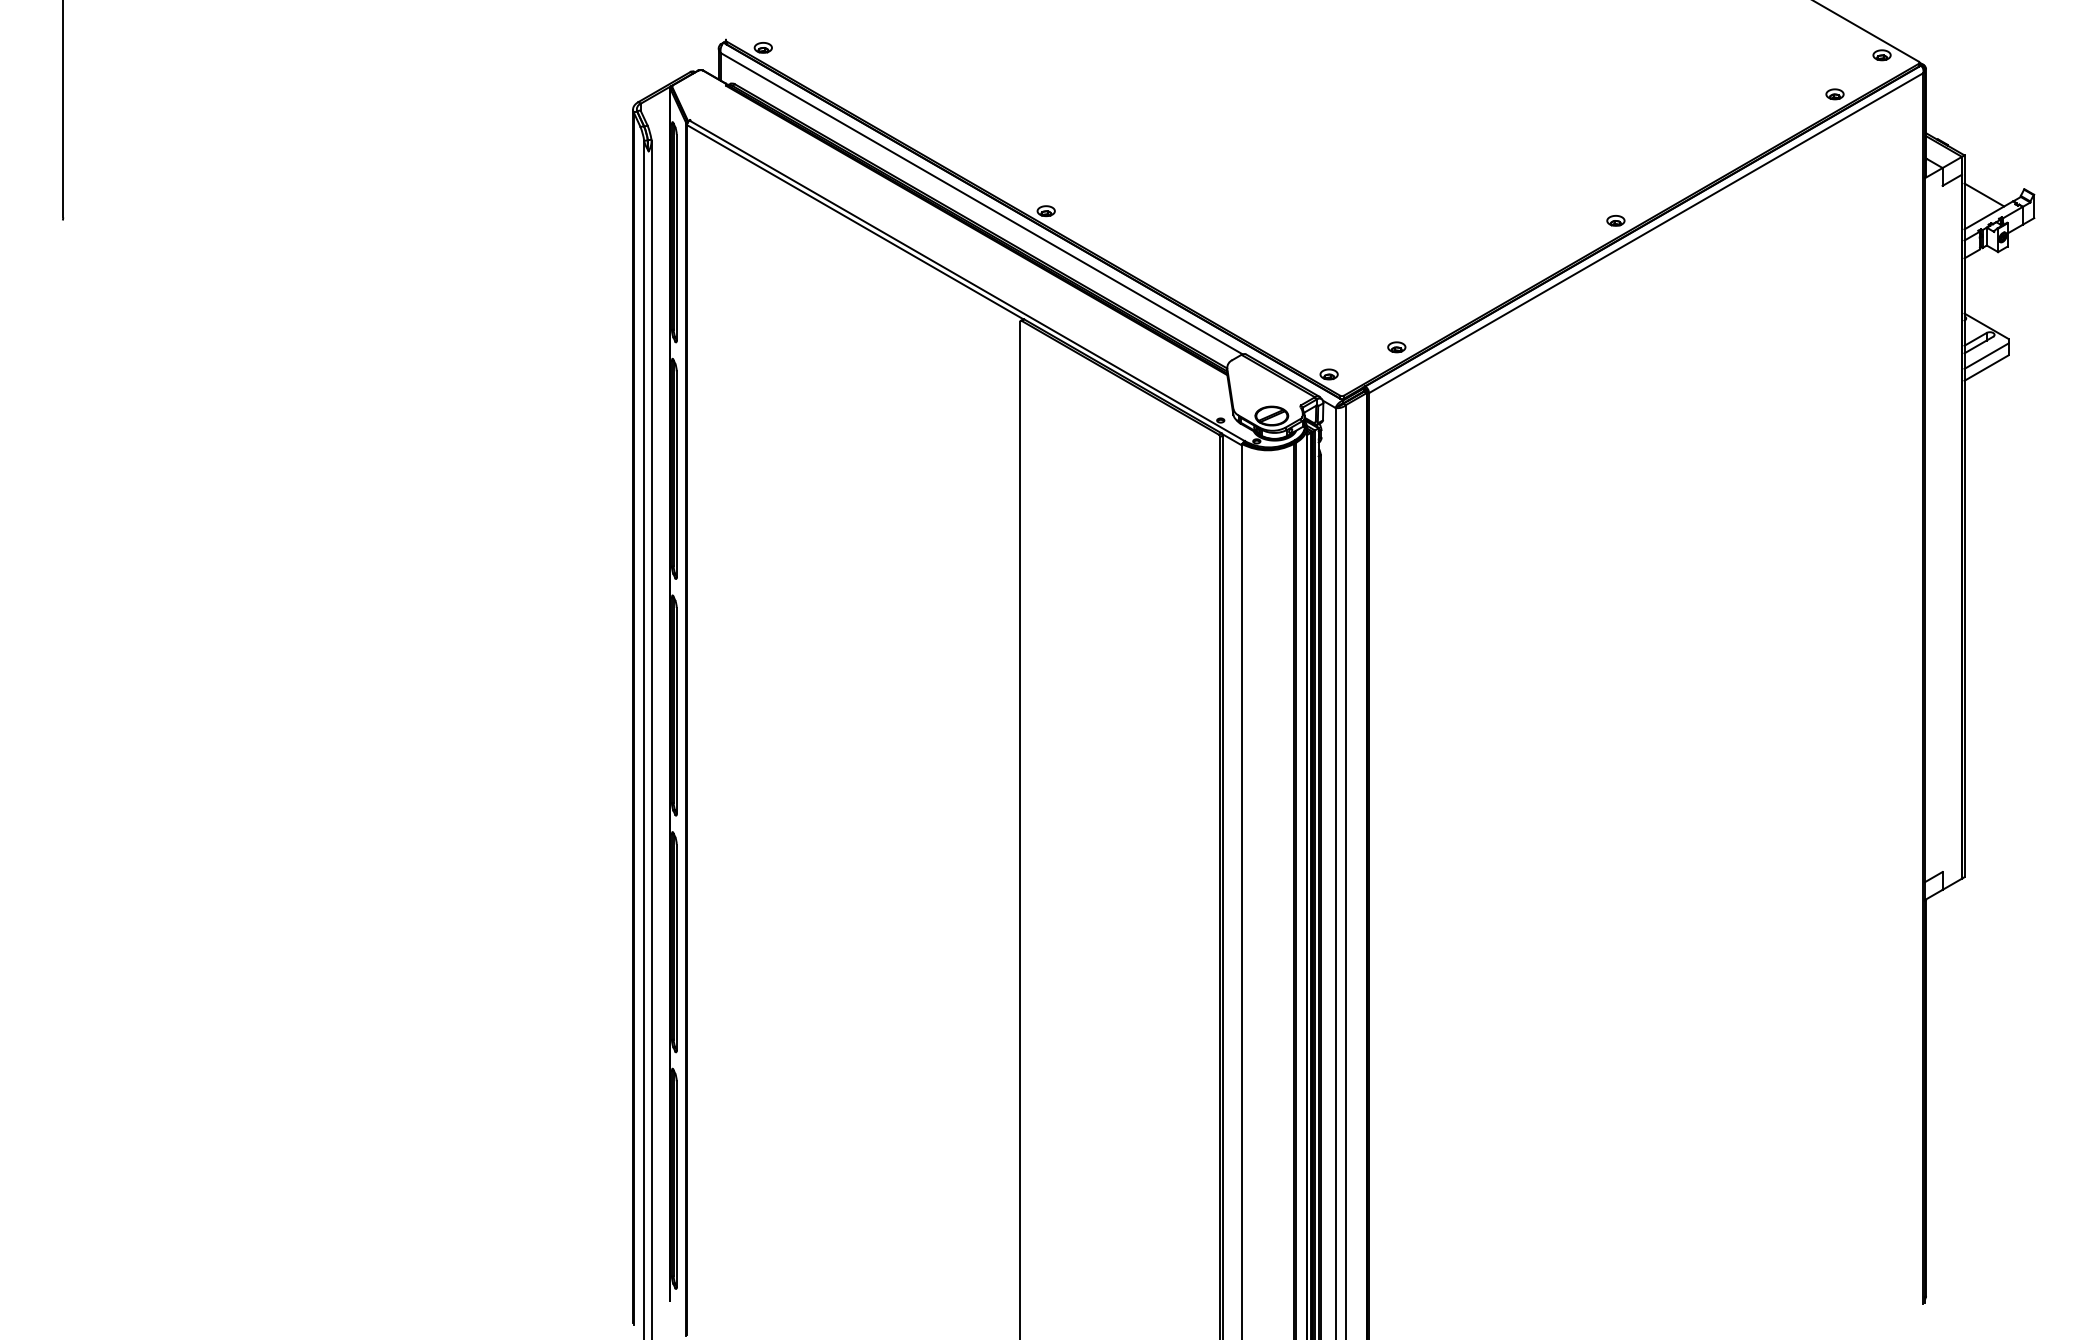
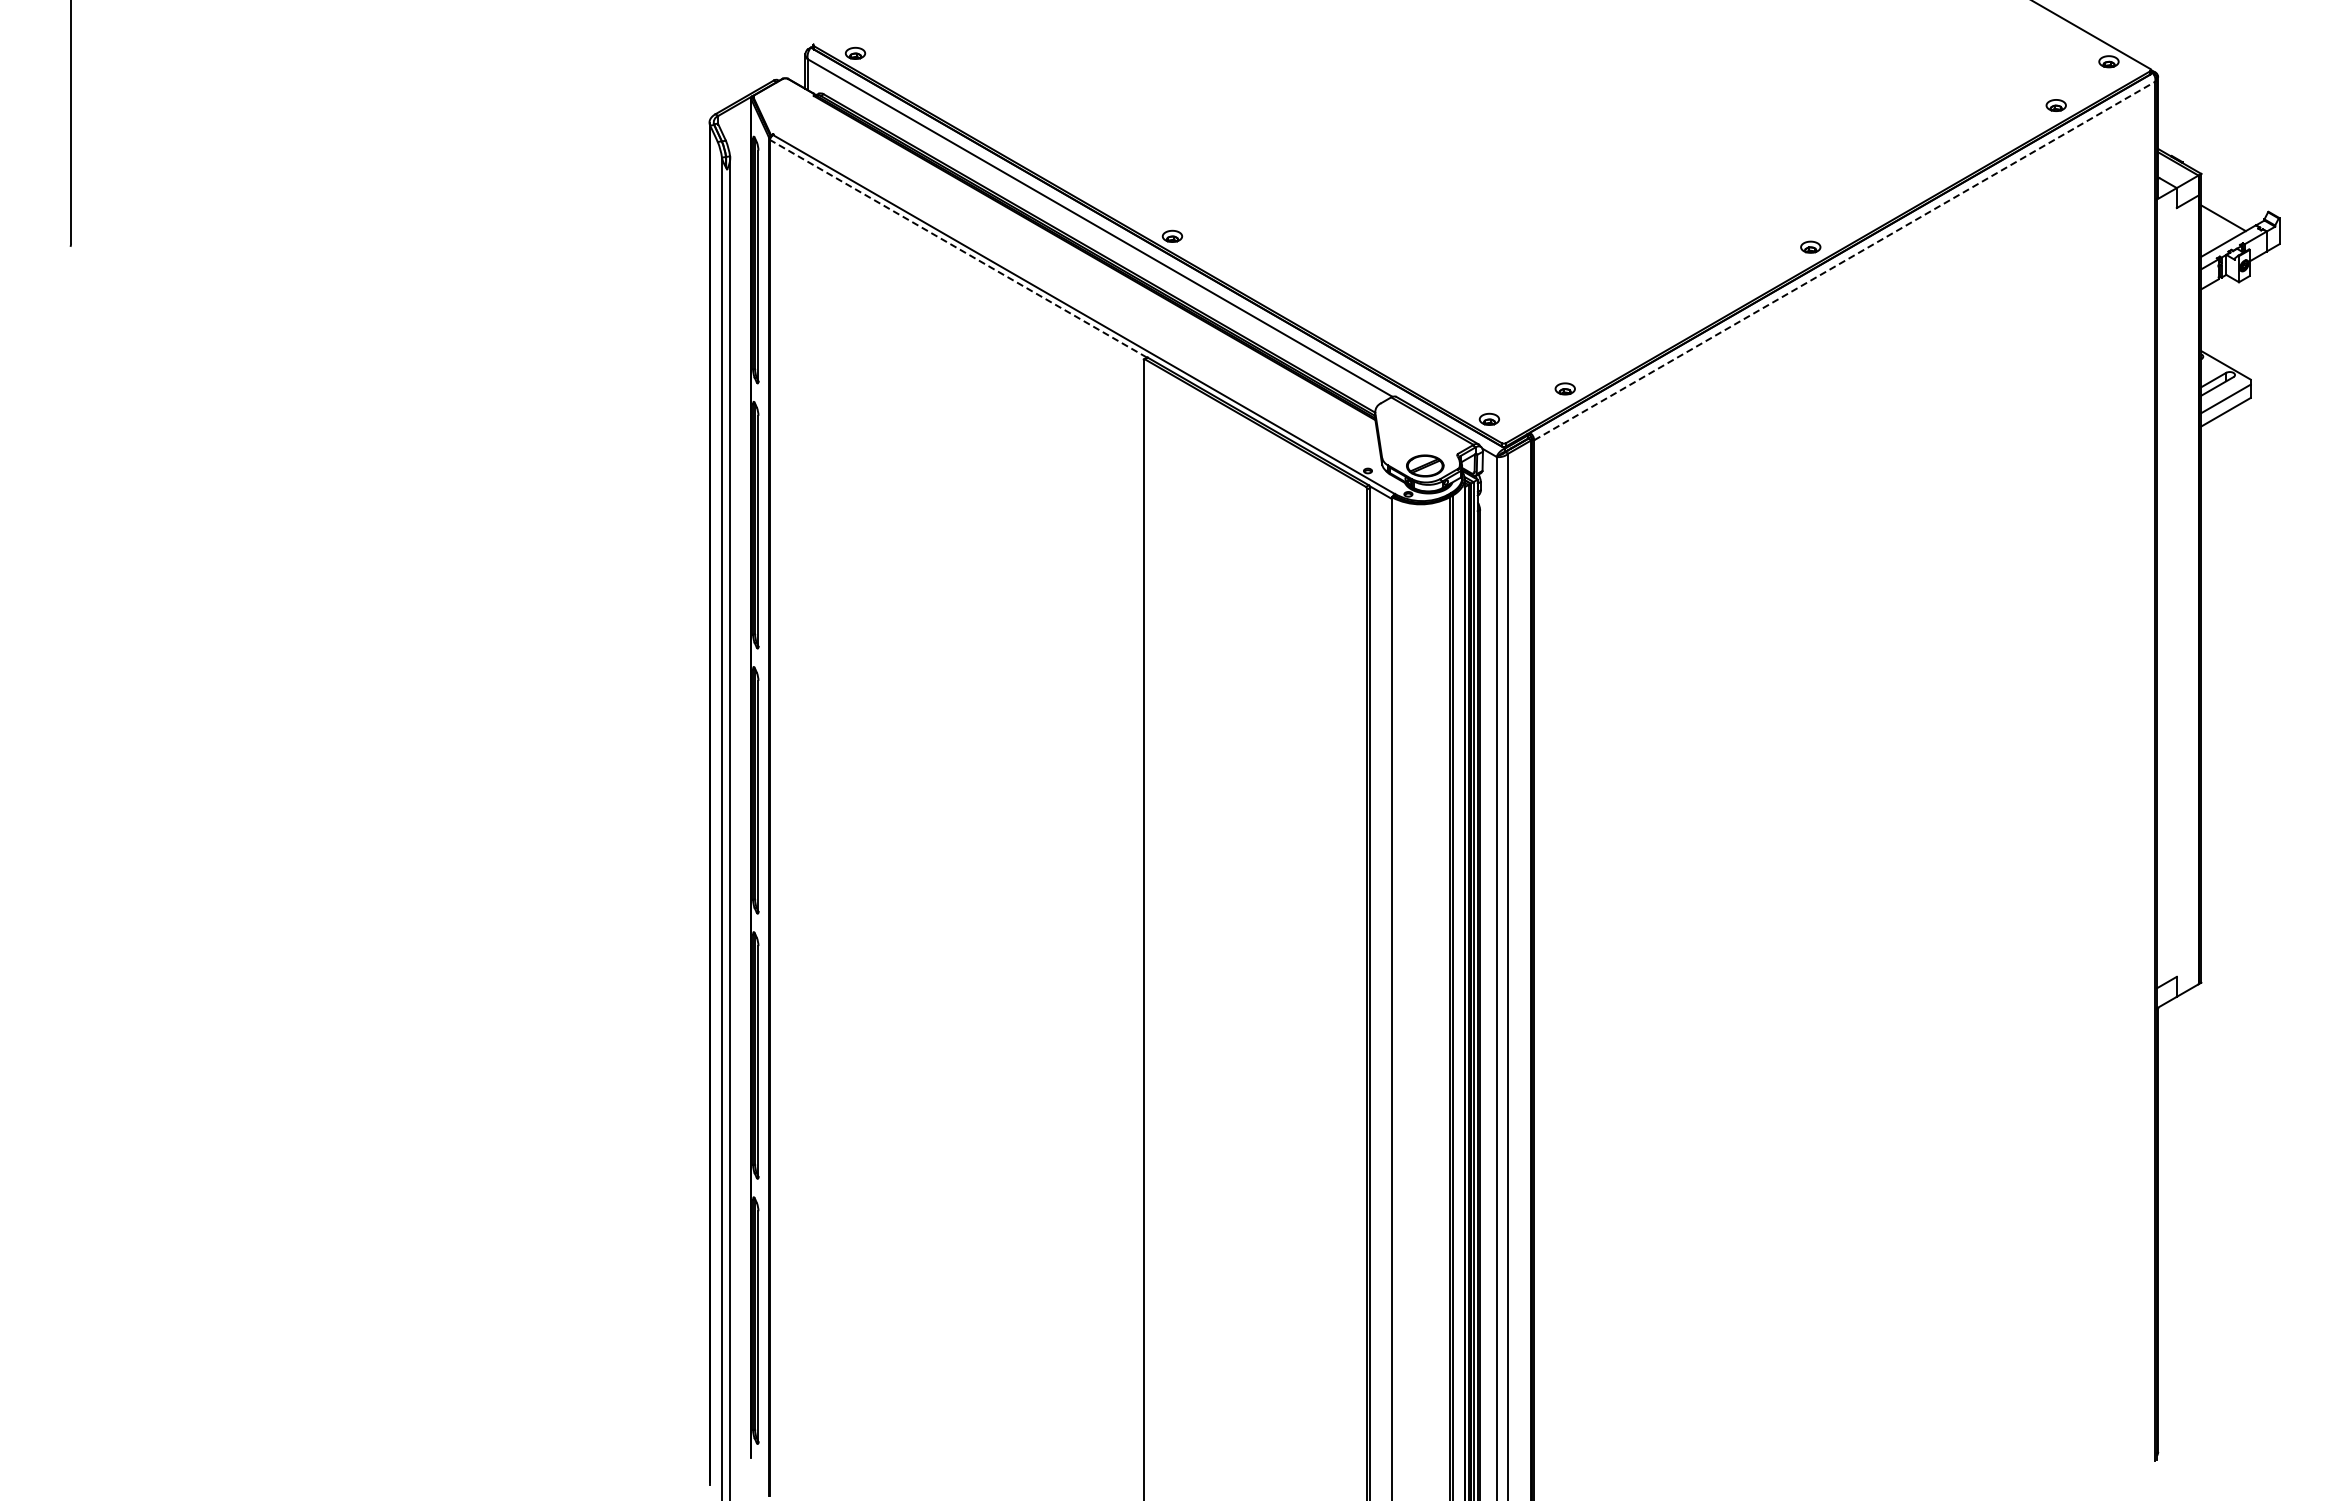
line: (855, 221) -> (958, 248), solid -> dashed
line: (1646, 233) -> (1844, 261), solid -> dashed

